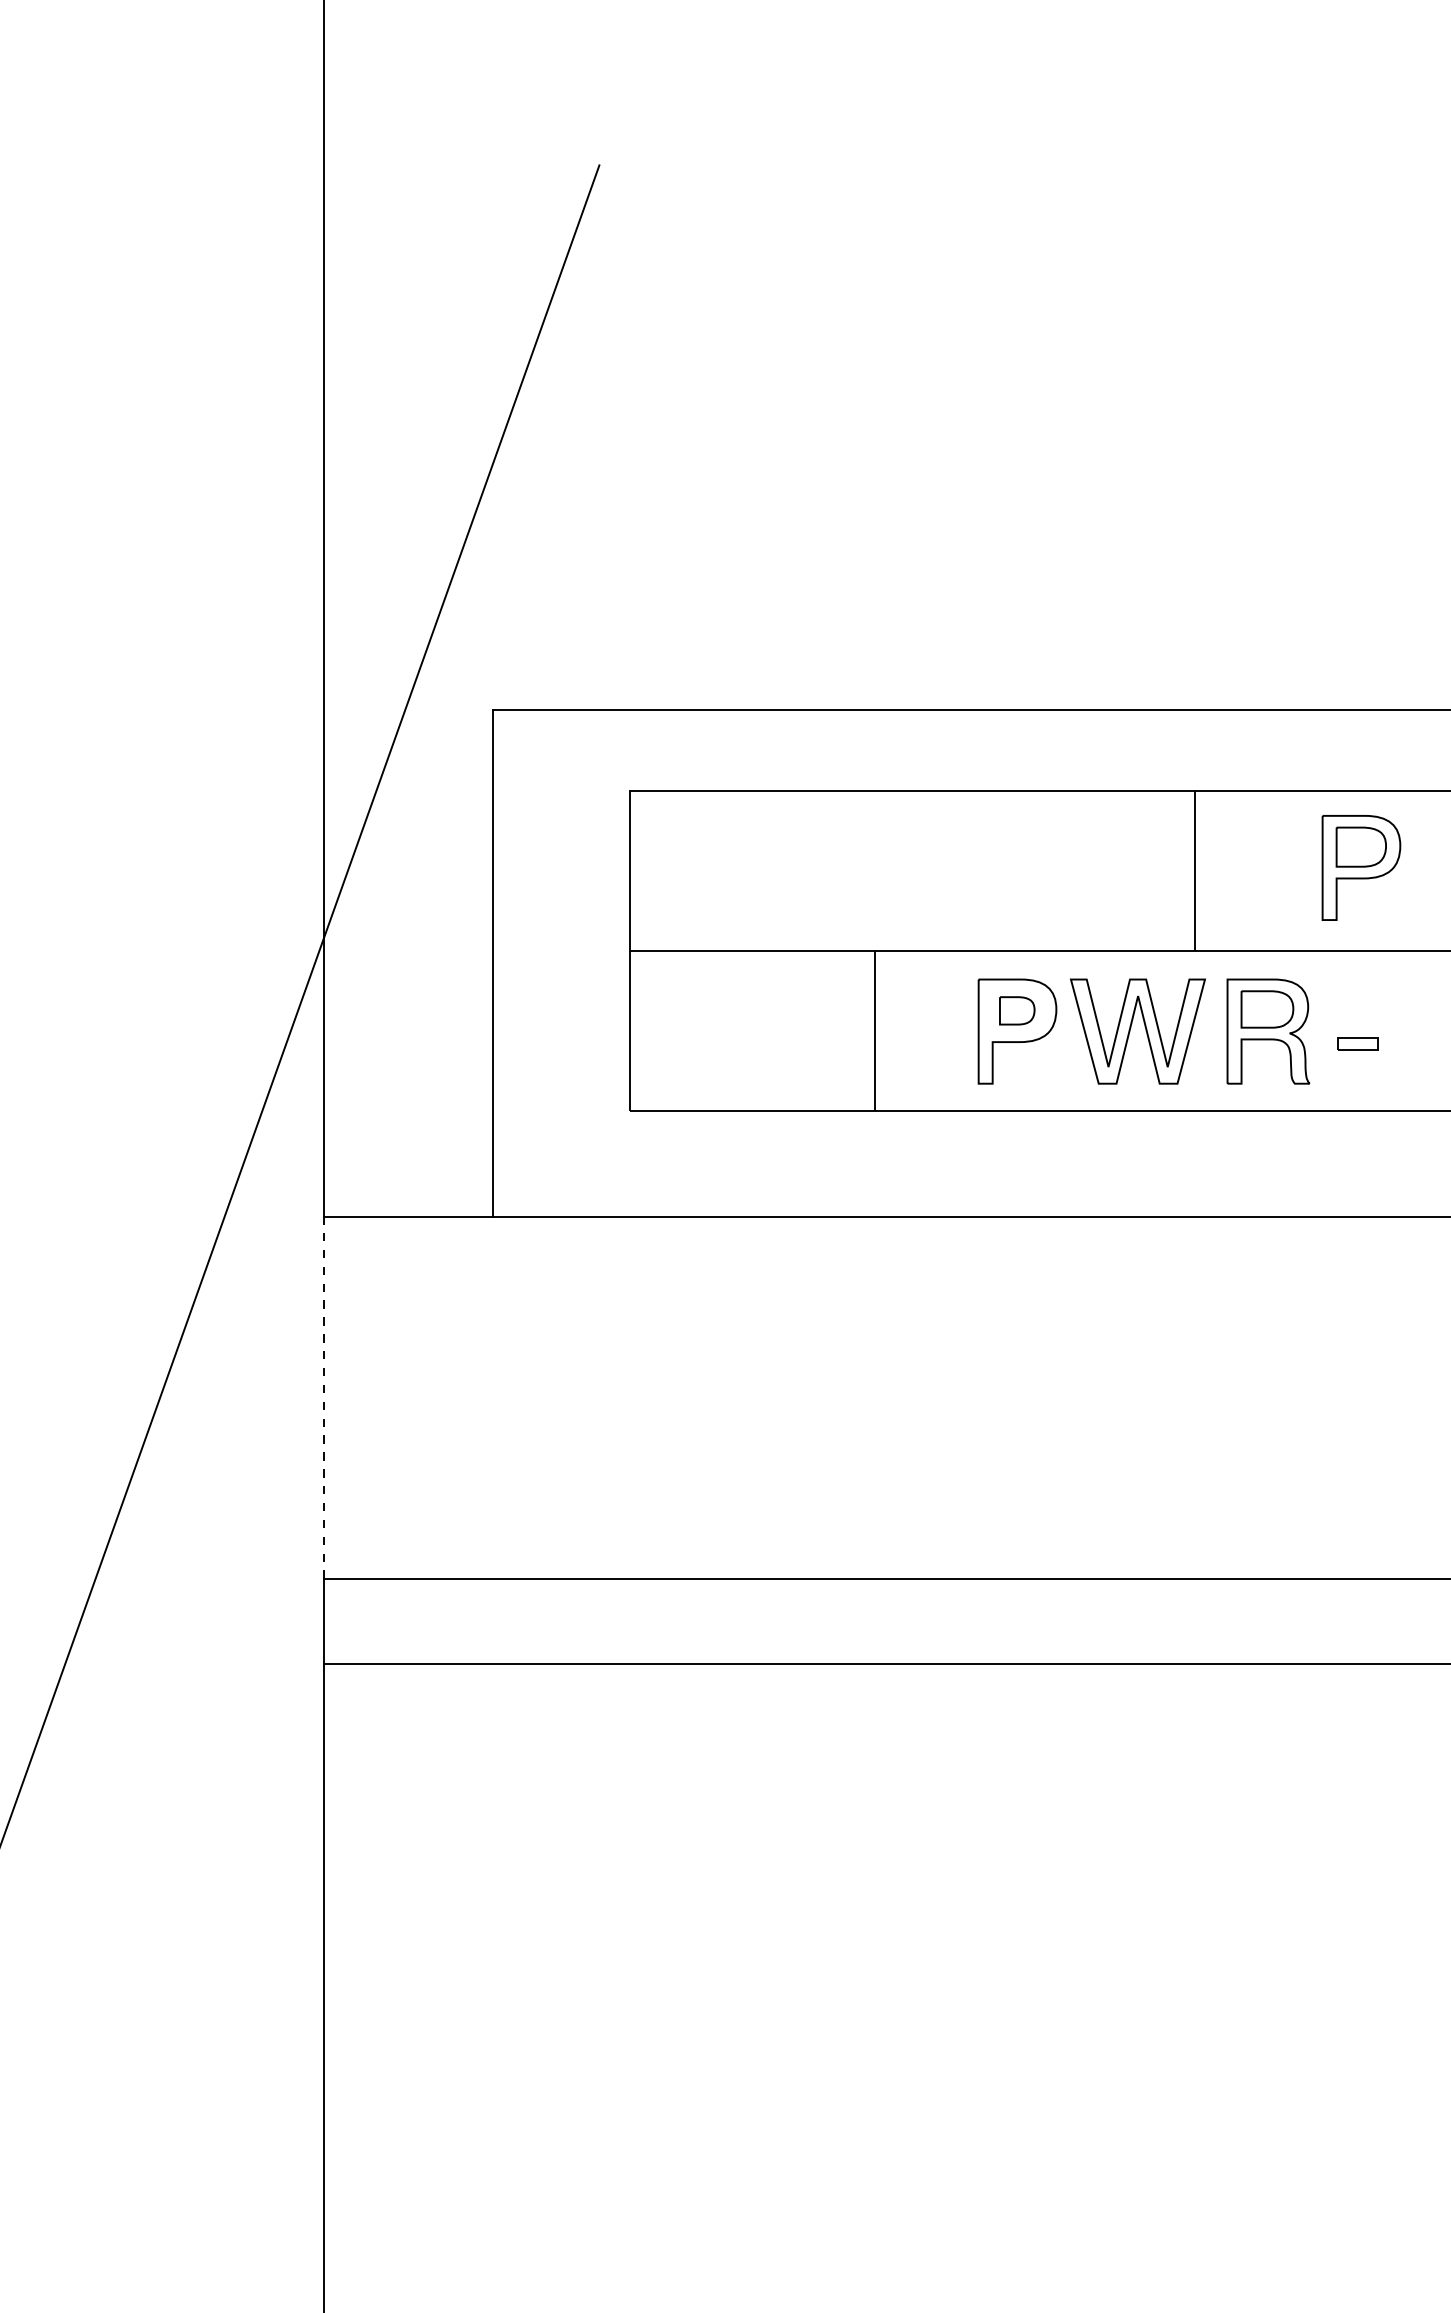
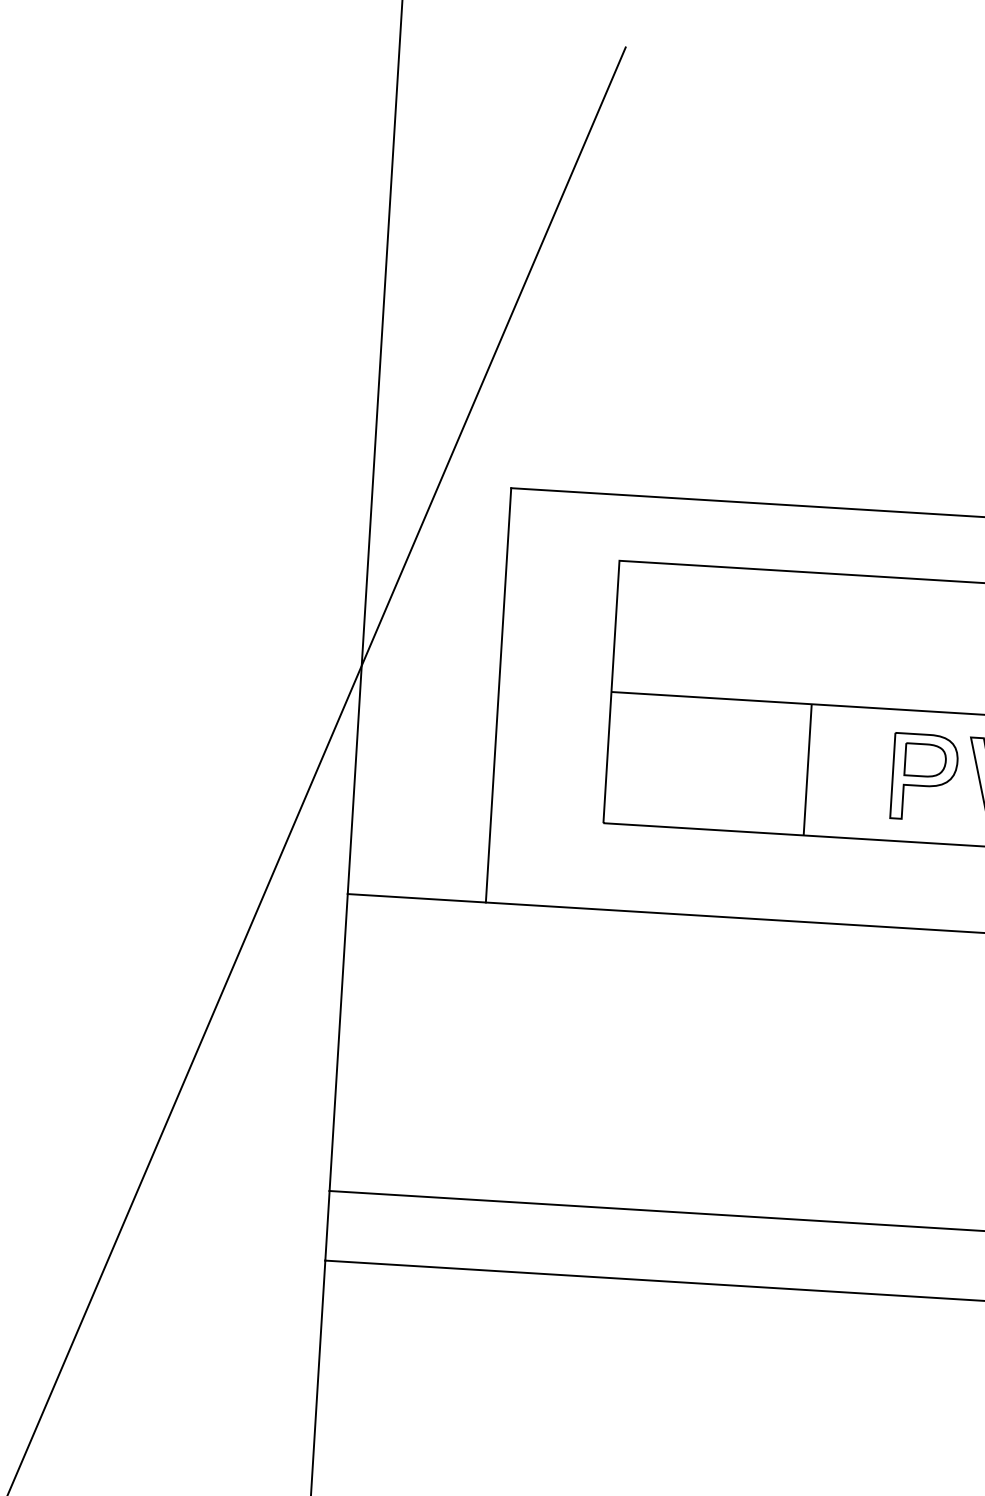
part: (1016, 1010) -> (924, 760), size x1.43
line: (324, 1397) -> (339, 1042), dashed -> solid

